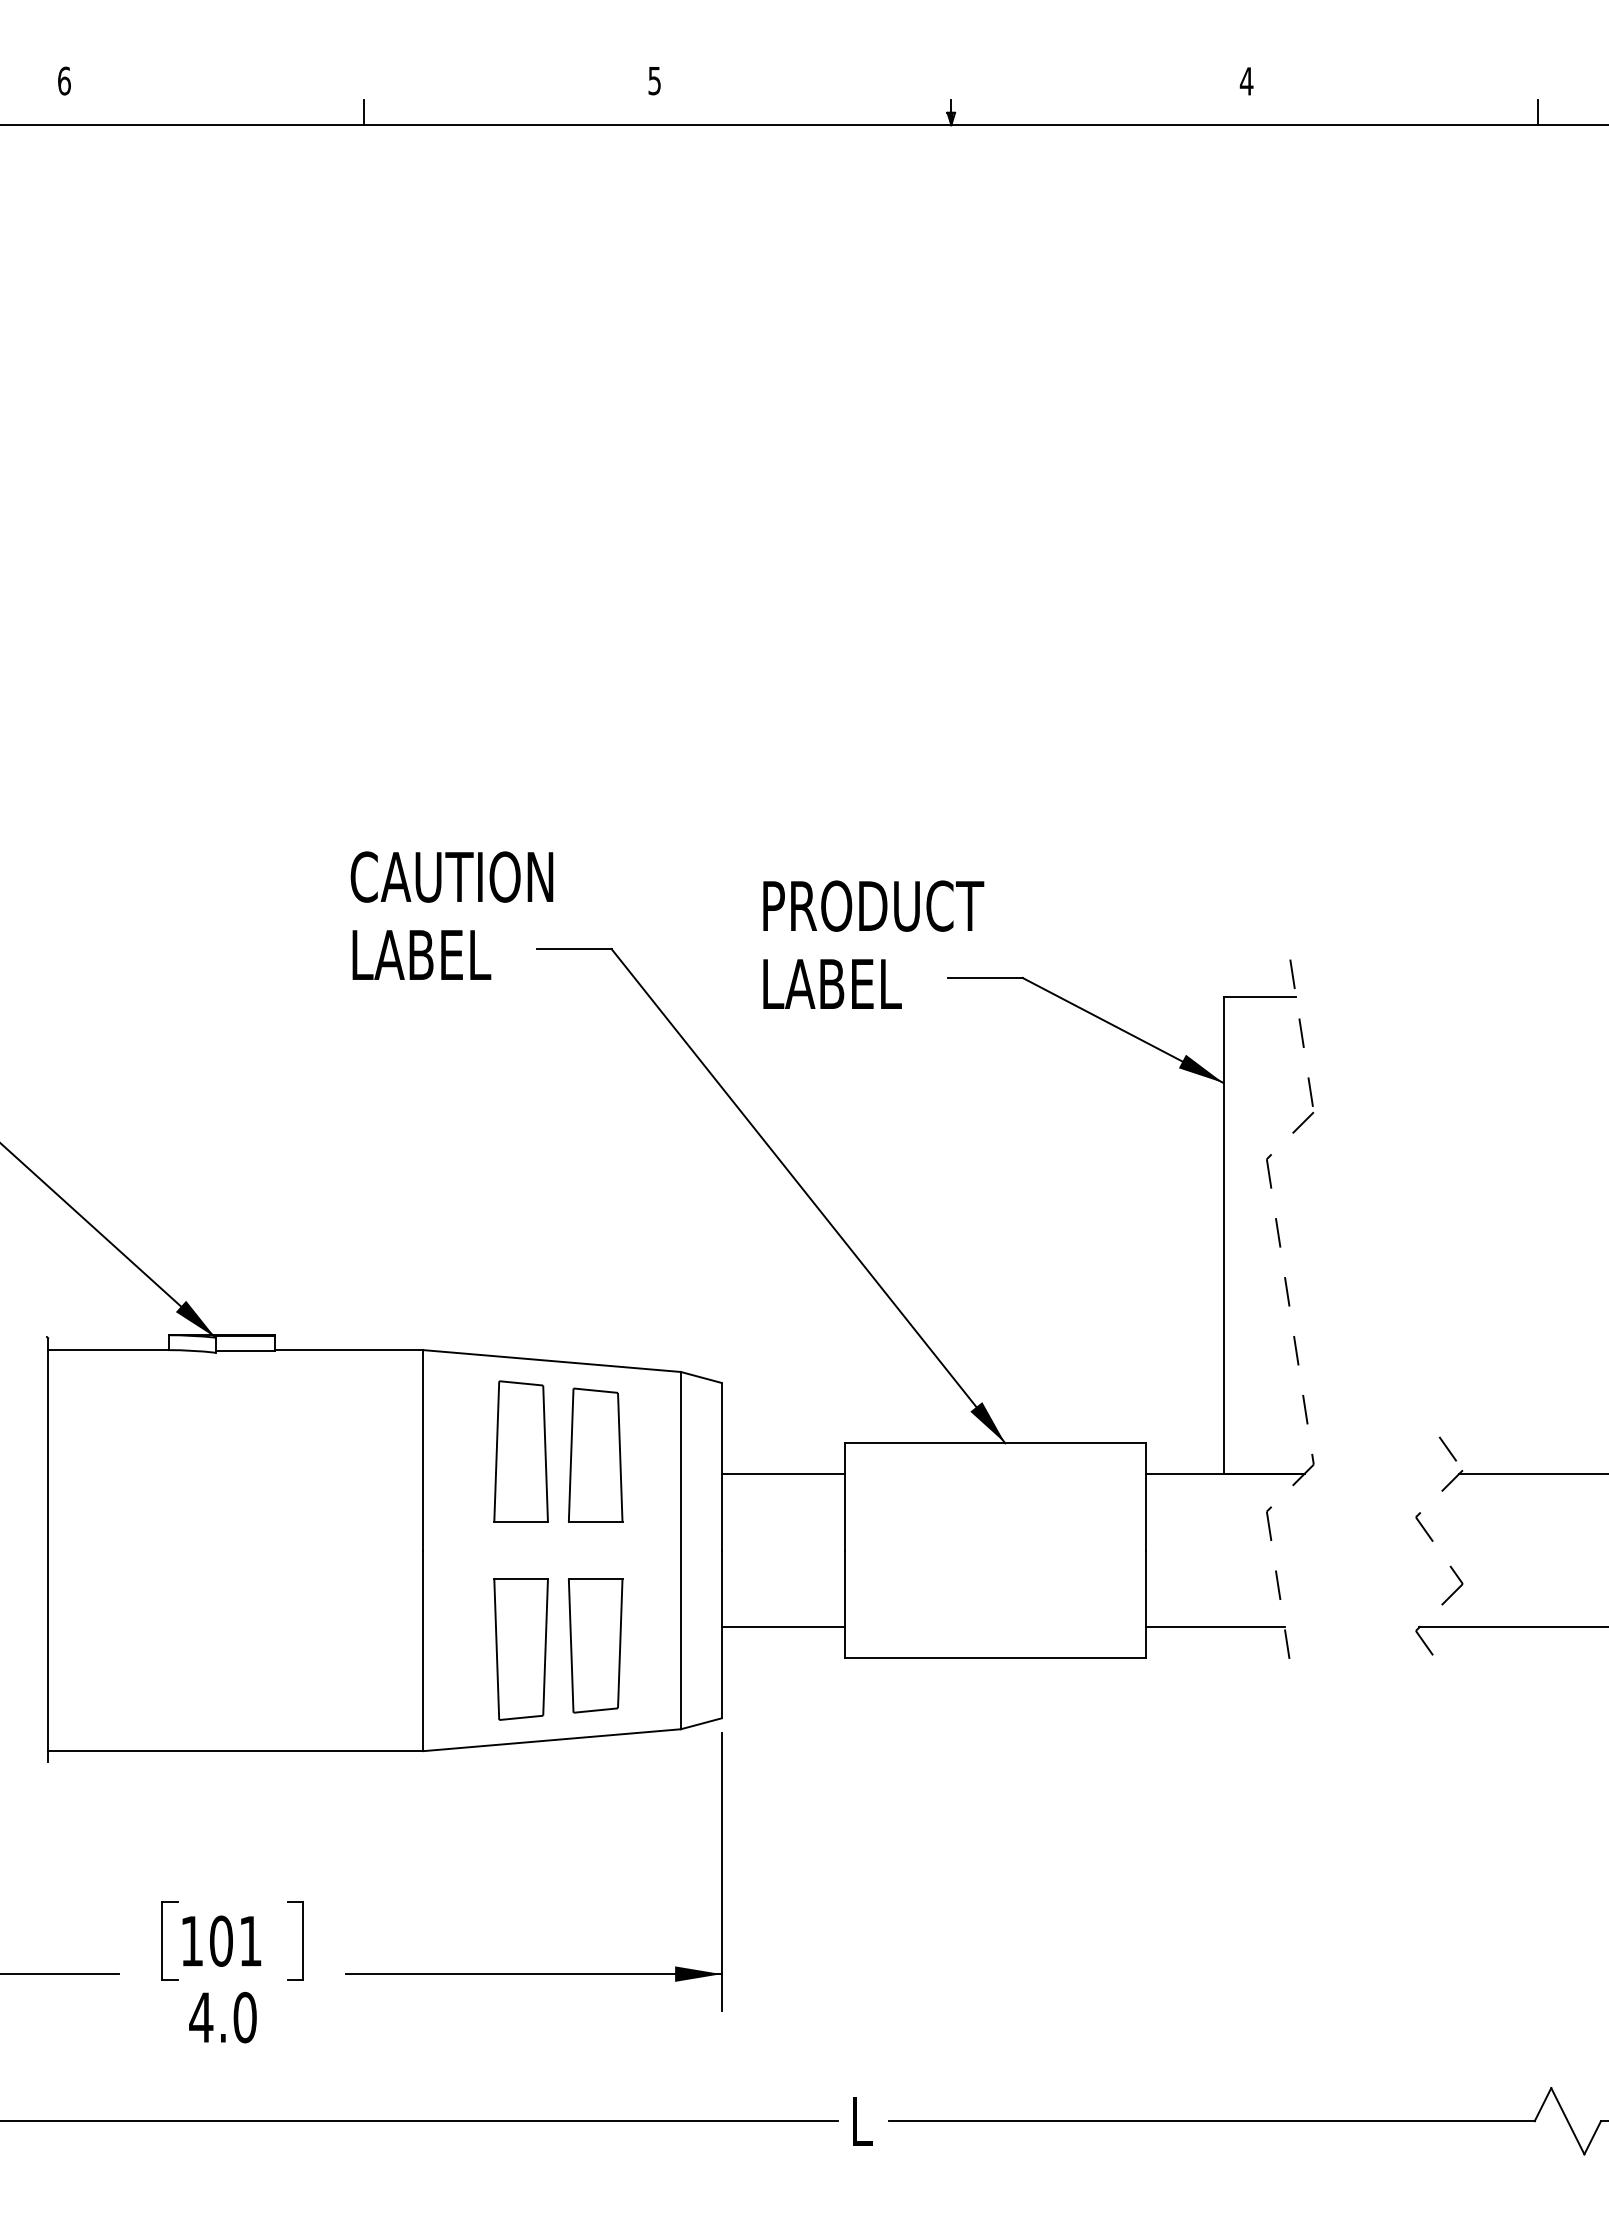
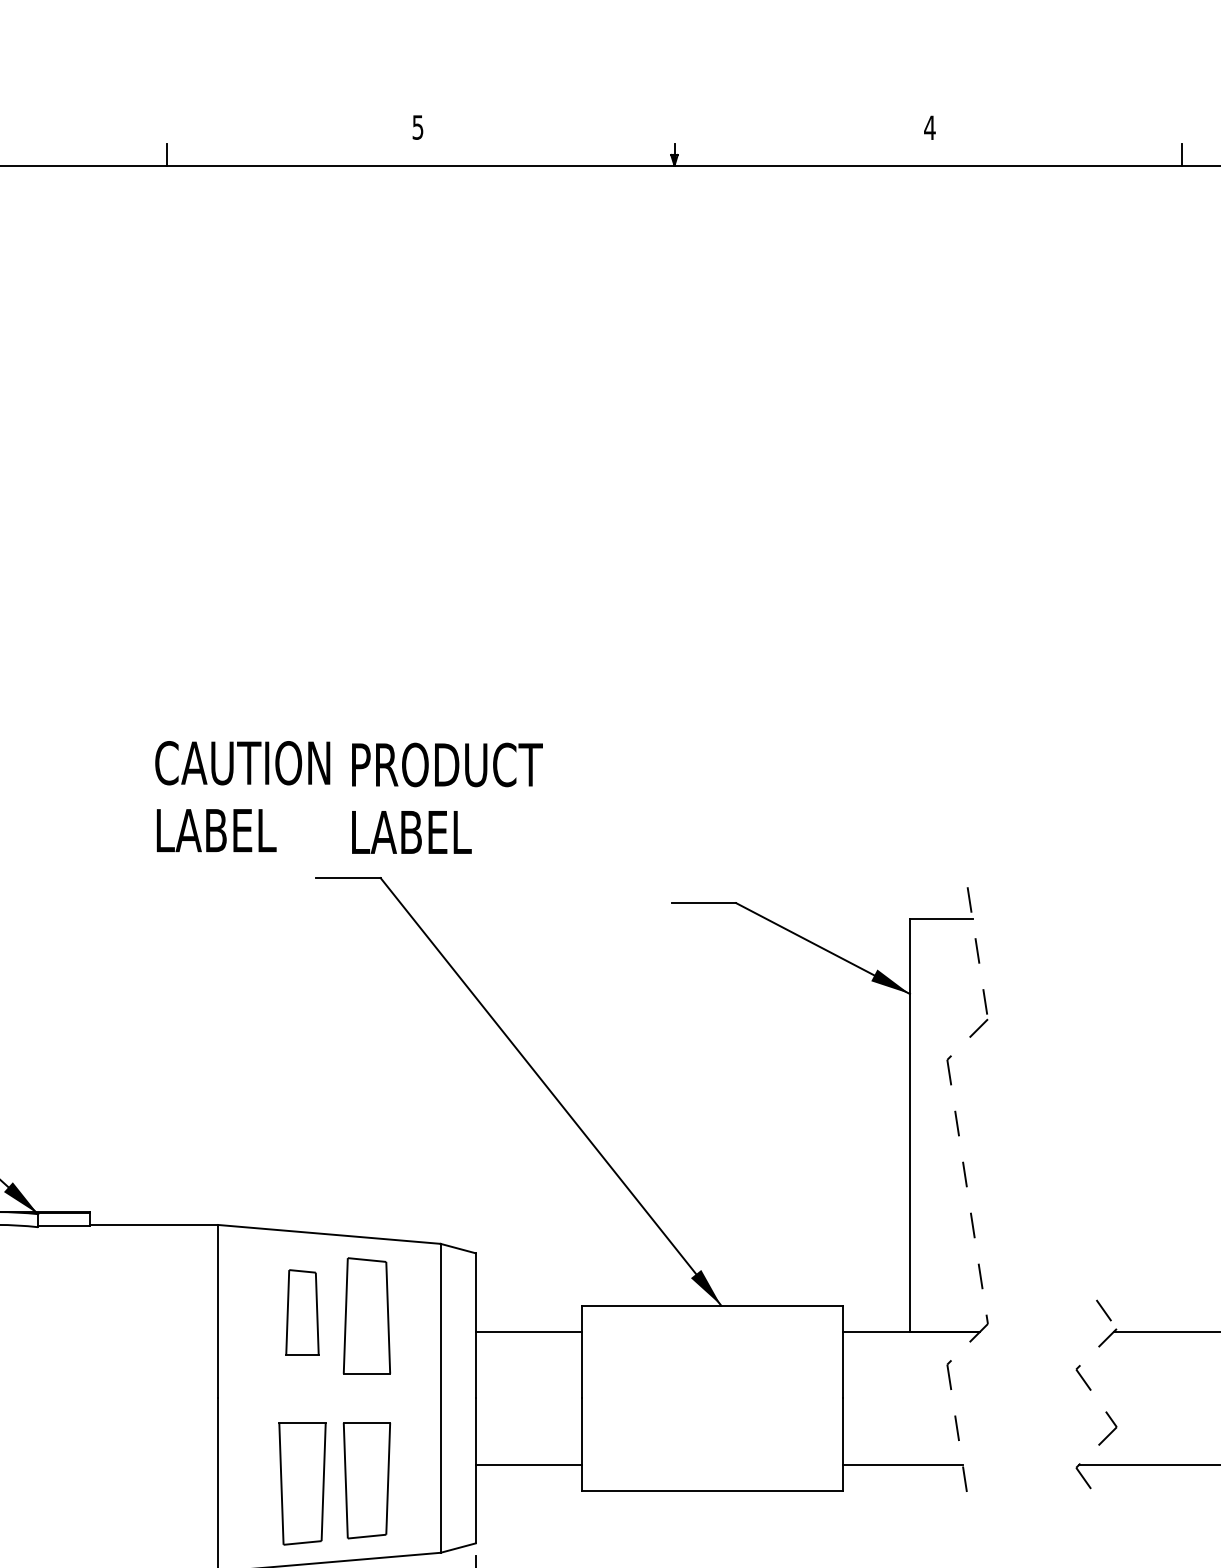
text: (451, 915) -> (242, 796), moved
text: (873, 944) -> (447, 798), moved
part: (520, 1451) -> (301, 1312), size x0.7

